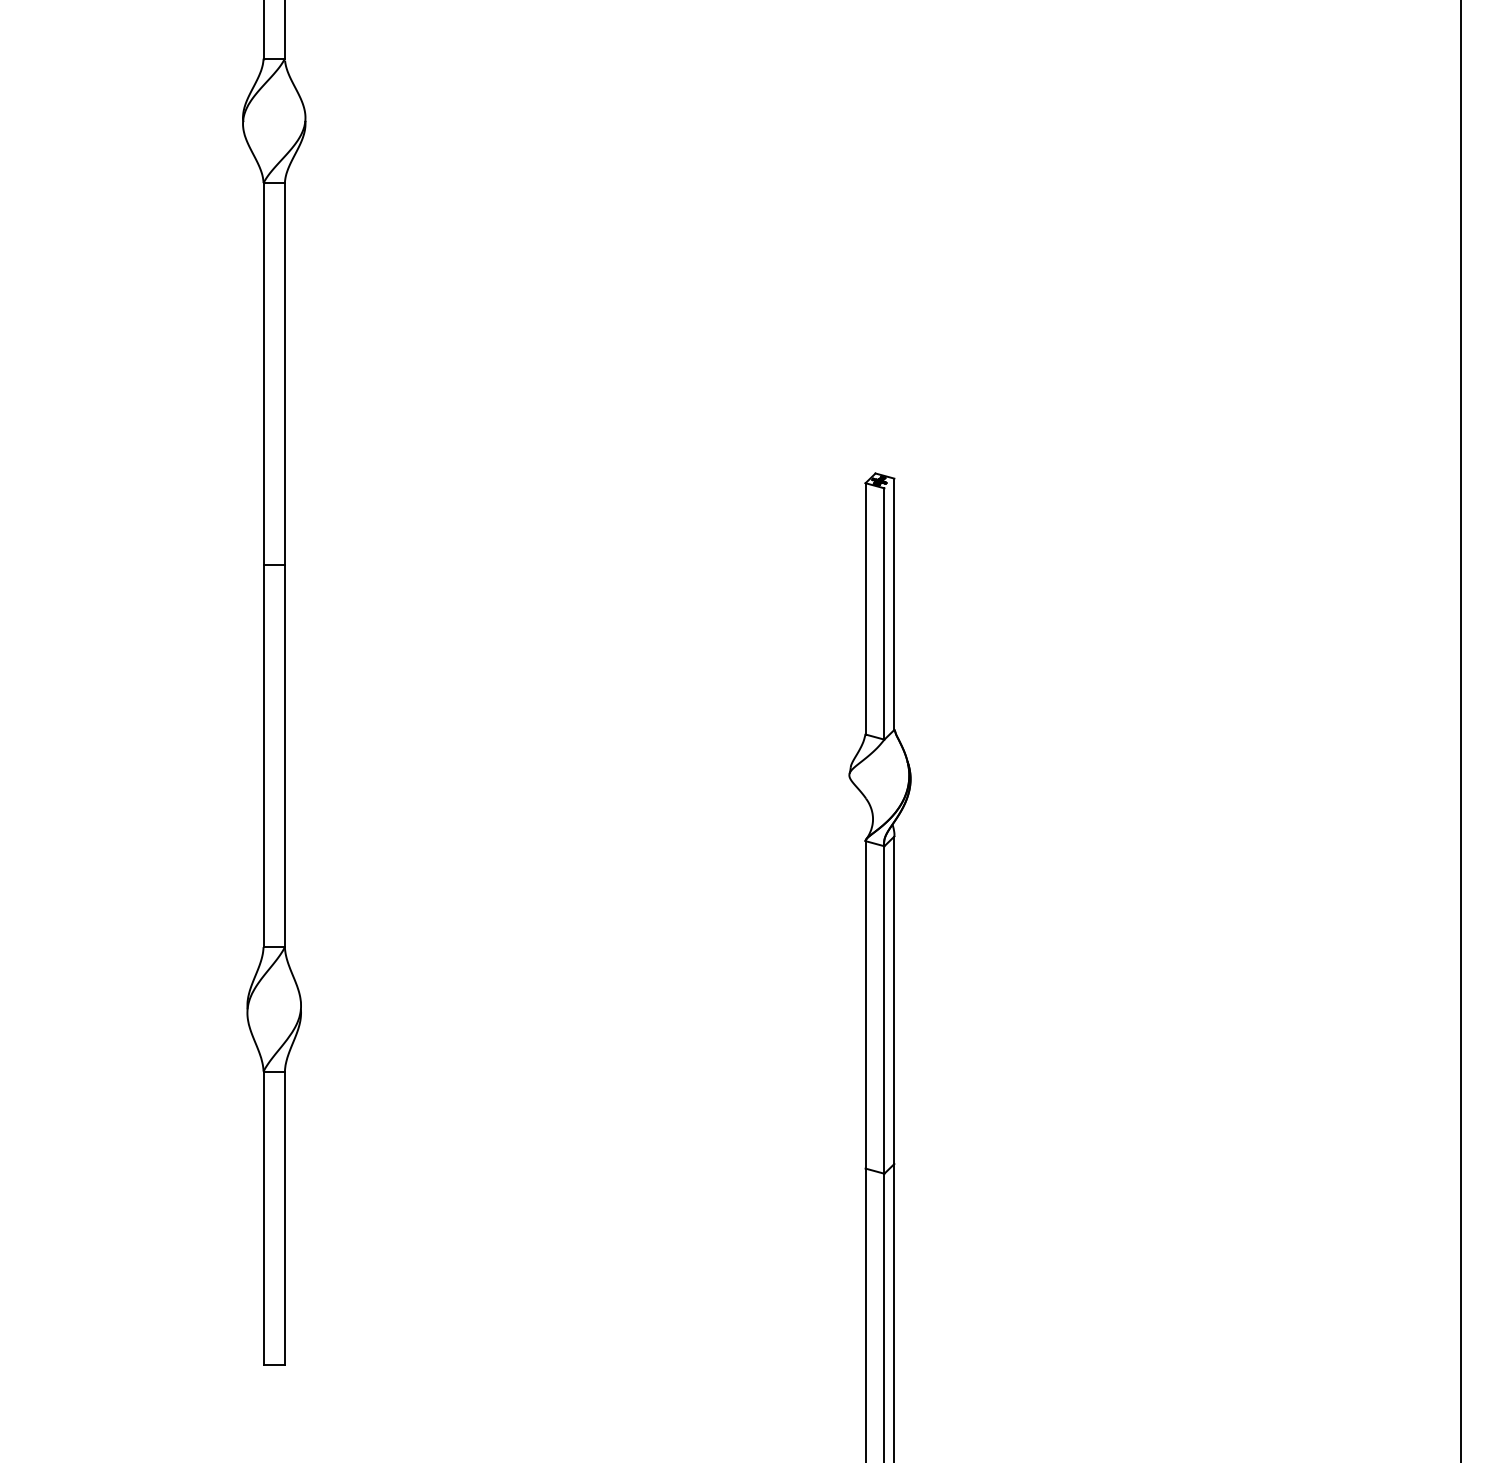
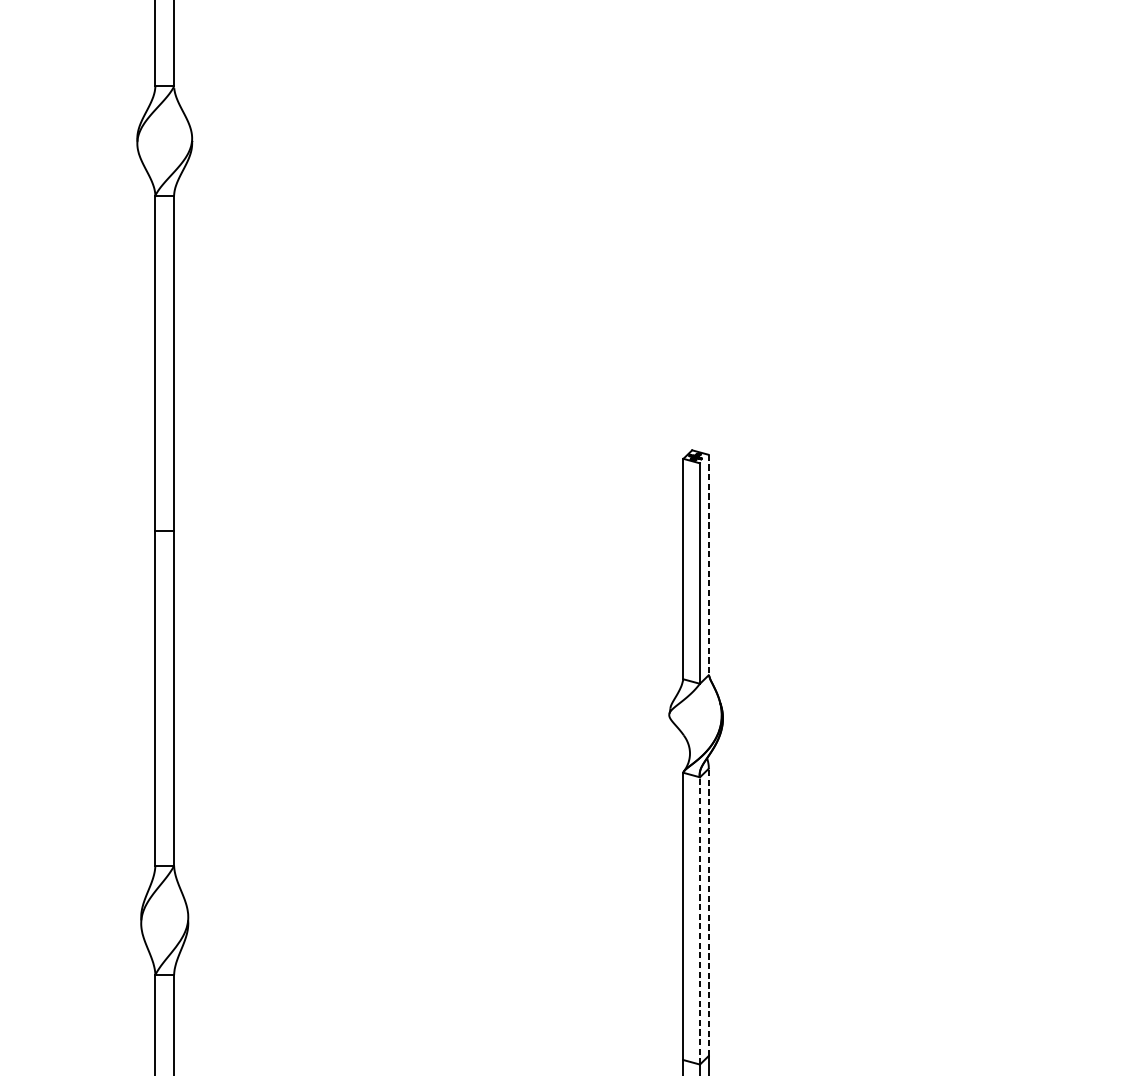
line: (894, 604) -> (708, 565), solid -> dashed
line: (894, 1000) -> (708, 912), solid -> dashed
line: (884, 1010) -> (700, 921), solid -> dashed

